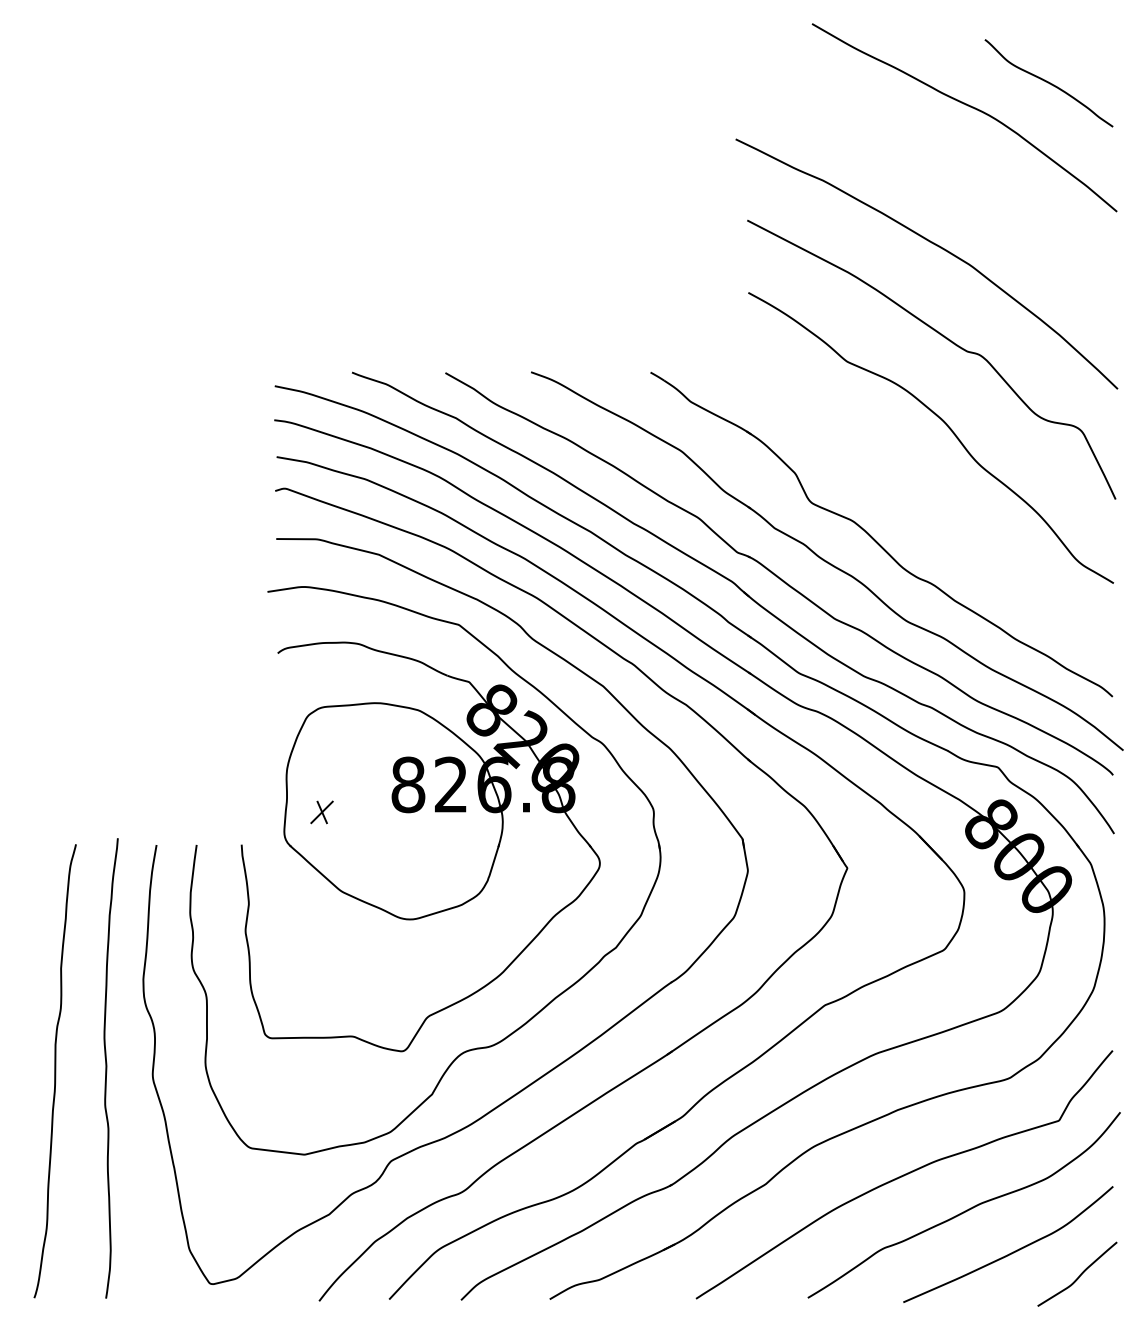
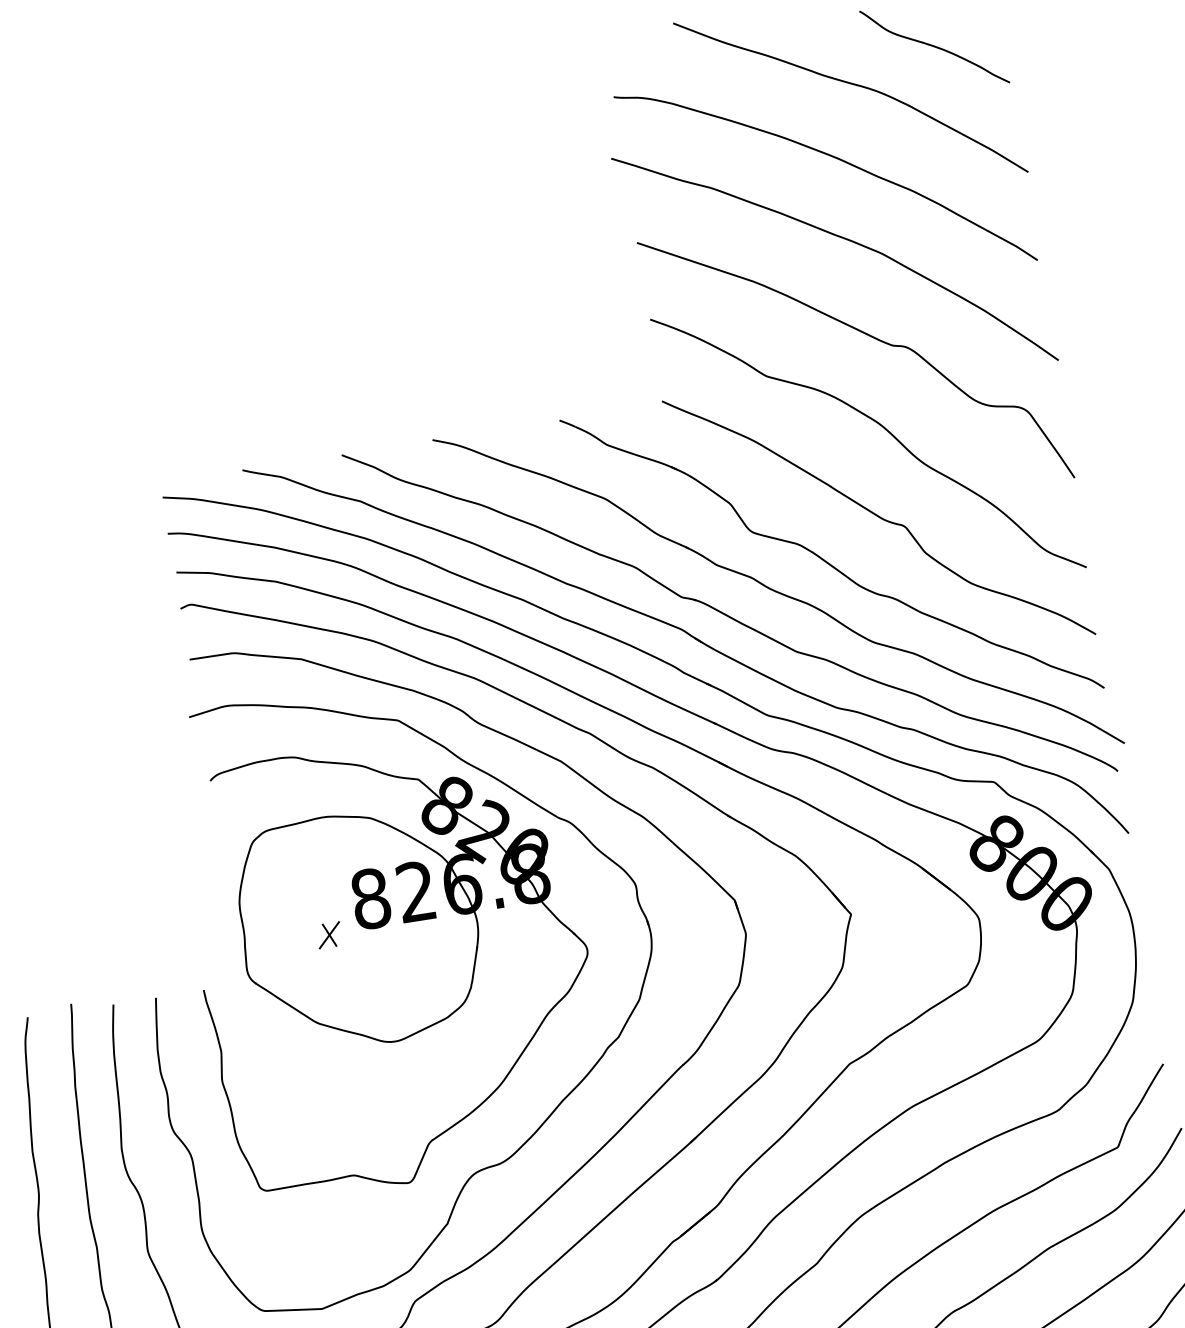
curve: (939, 170) -> (832, 157), added
curve: (930, 507) -> (879, 517), added
part: (321, 812) -> (328, 935), moved

